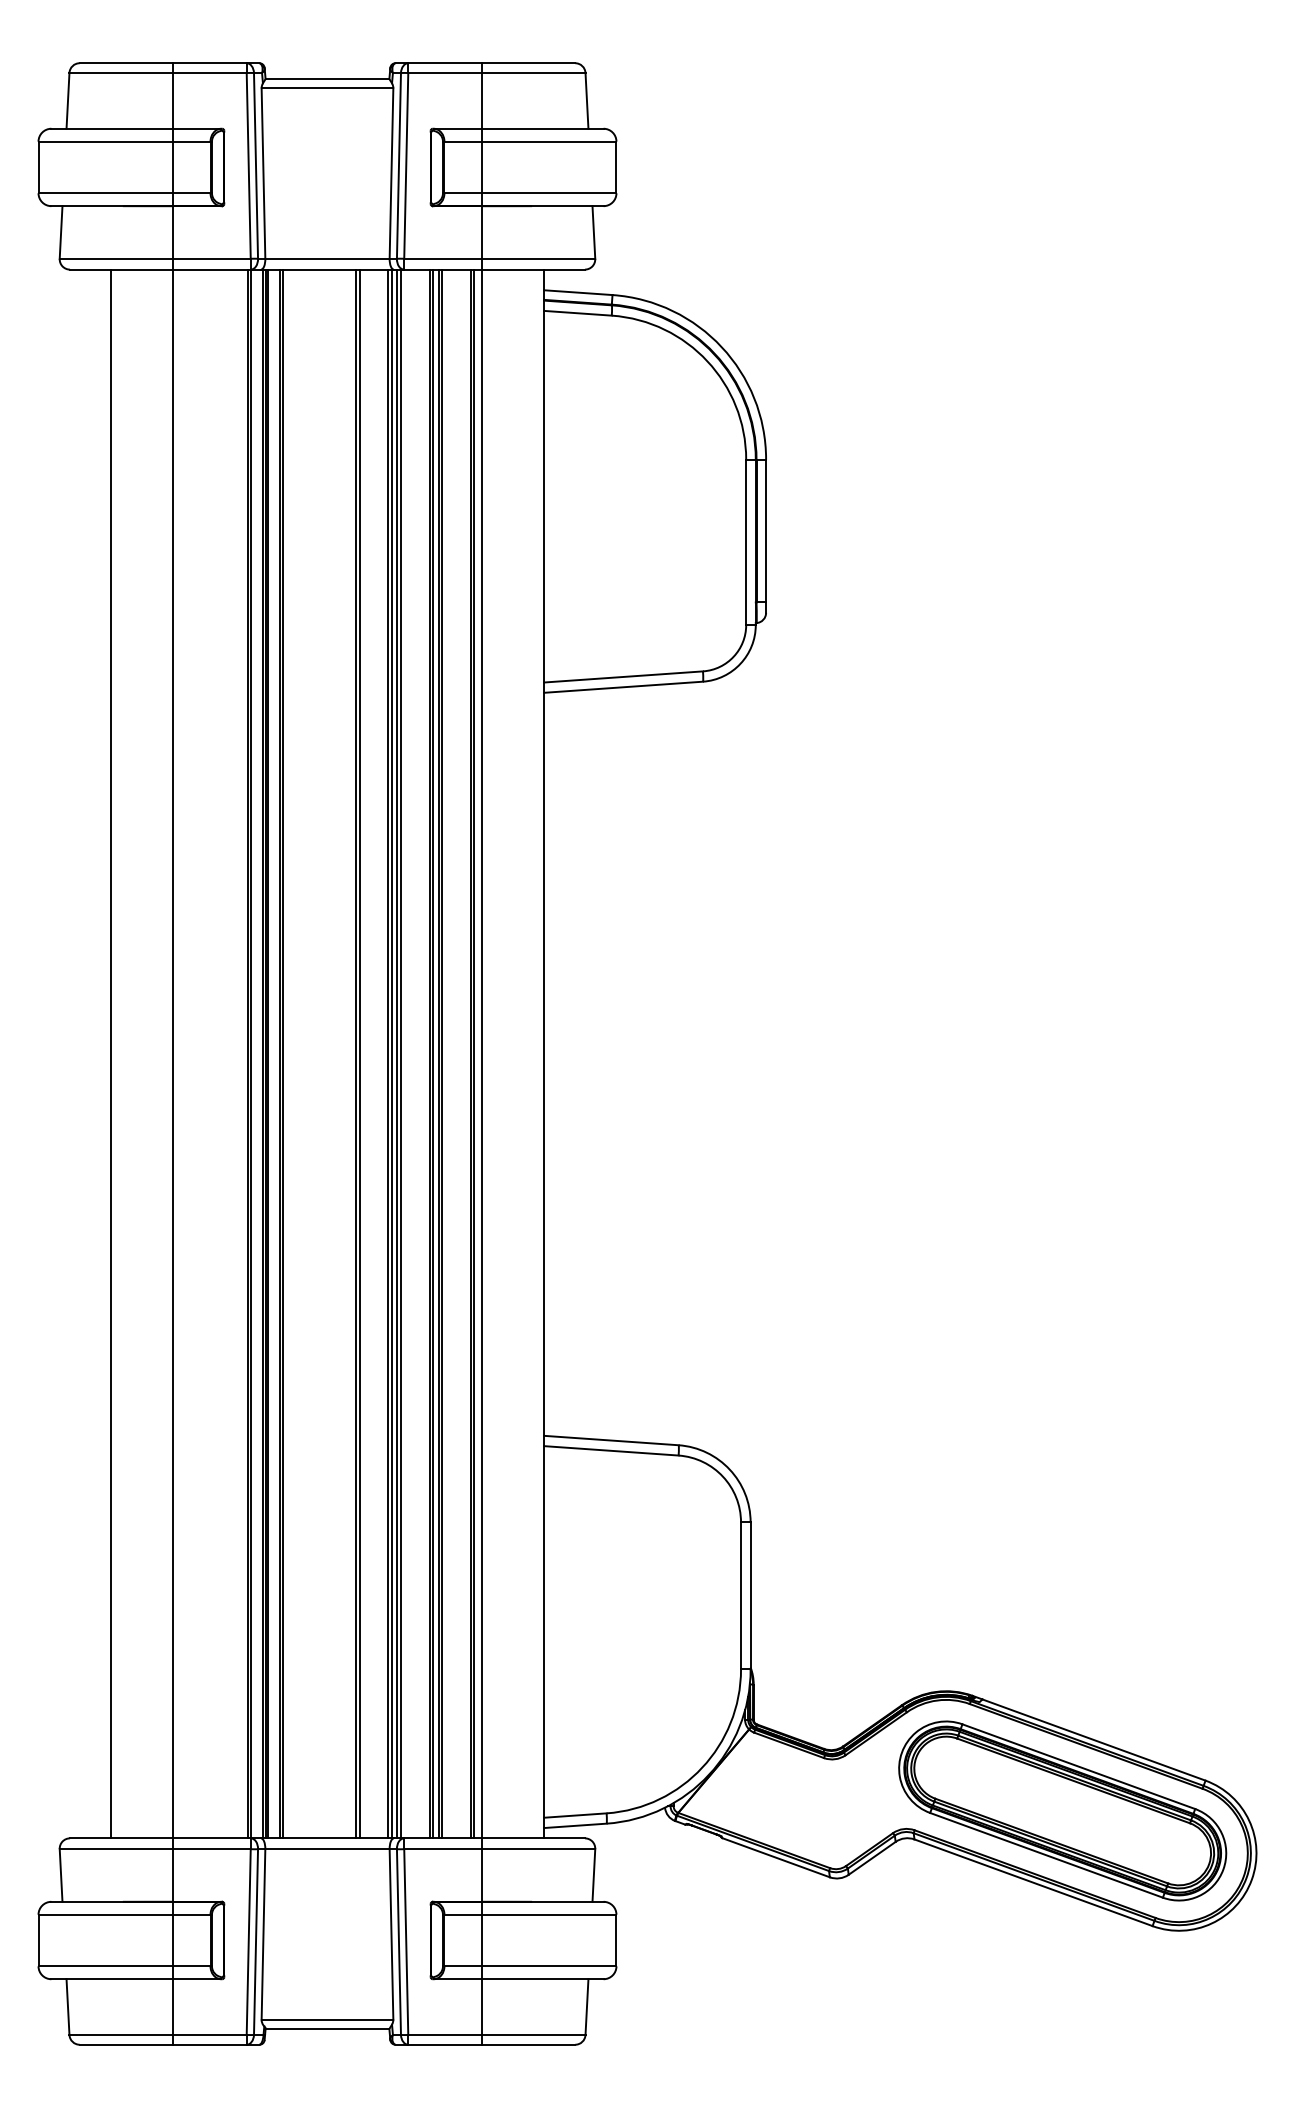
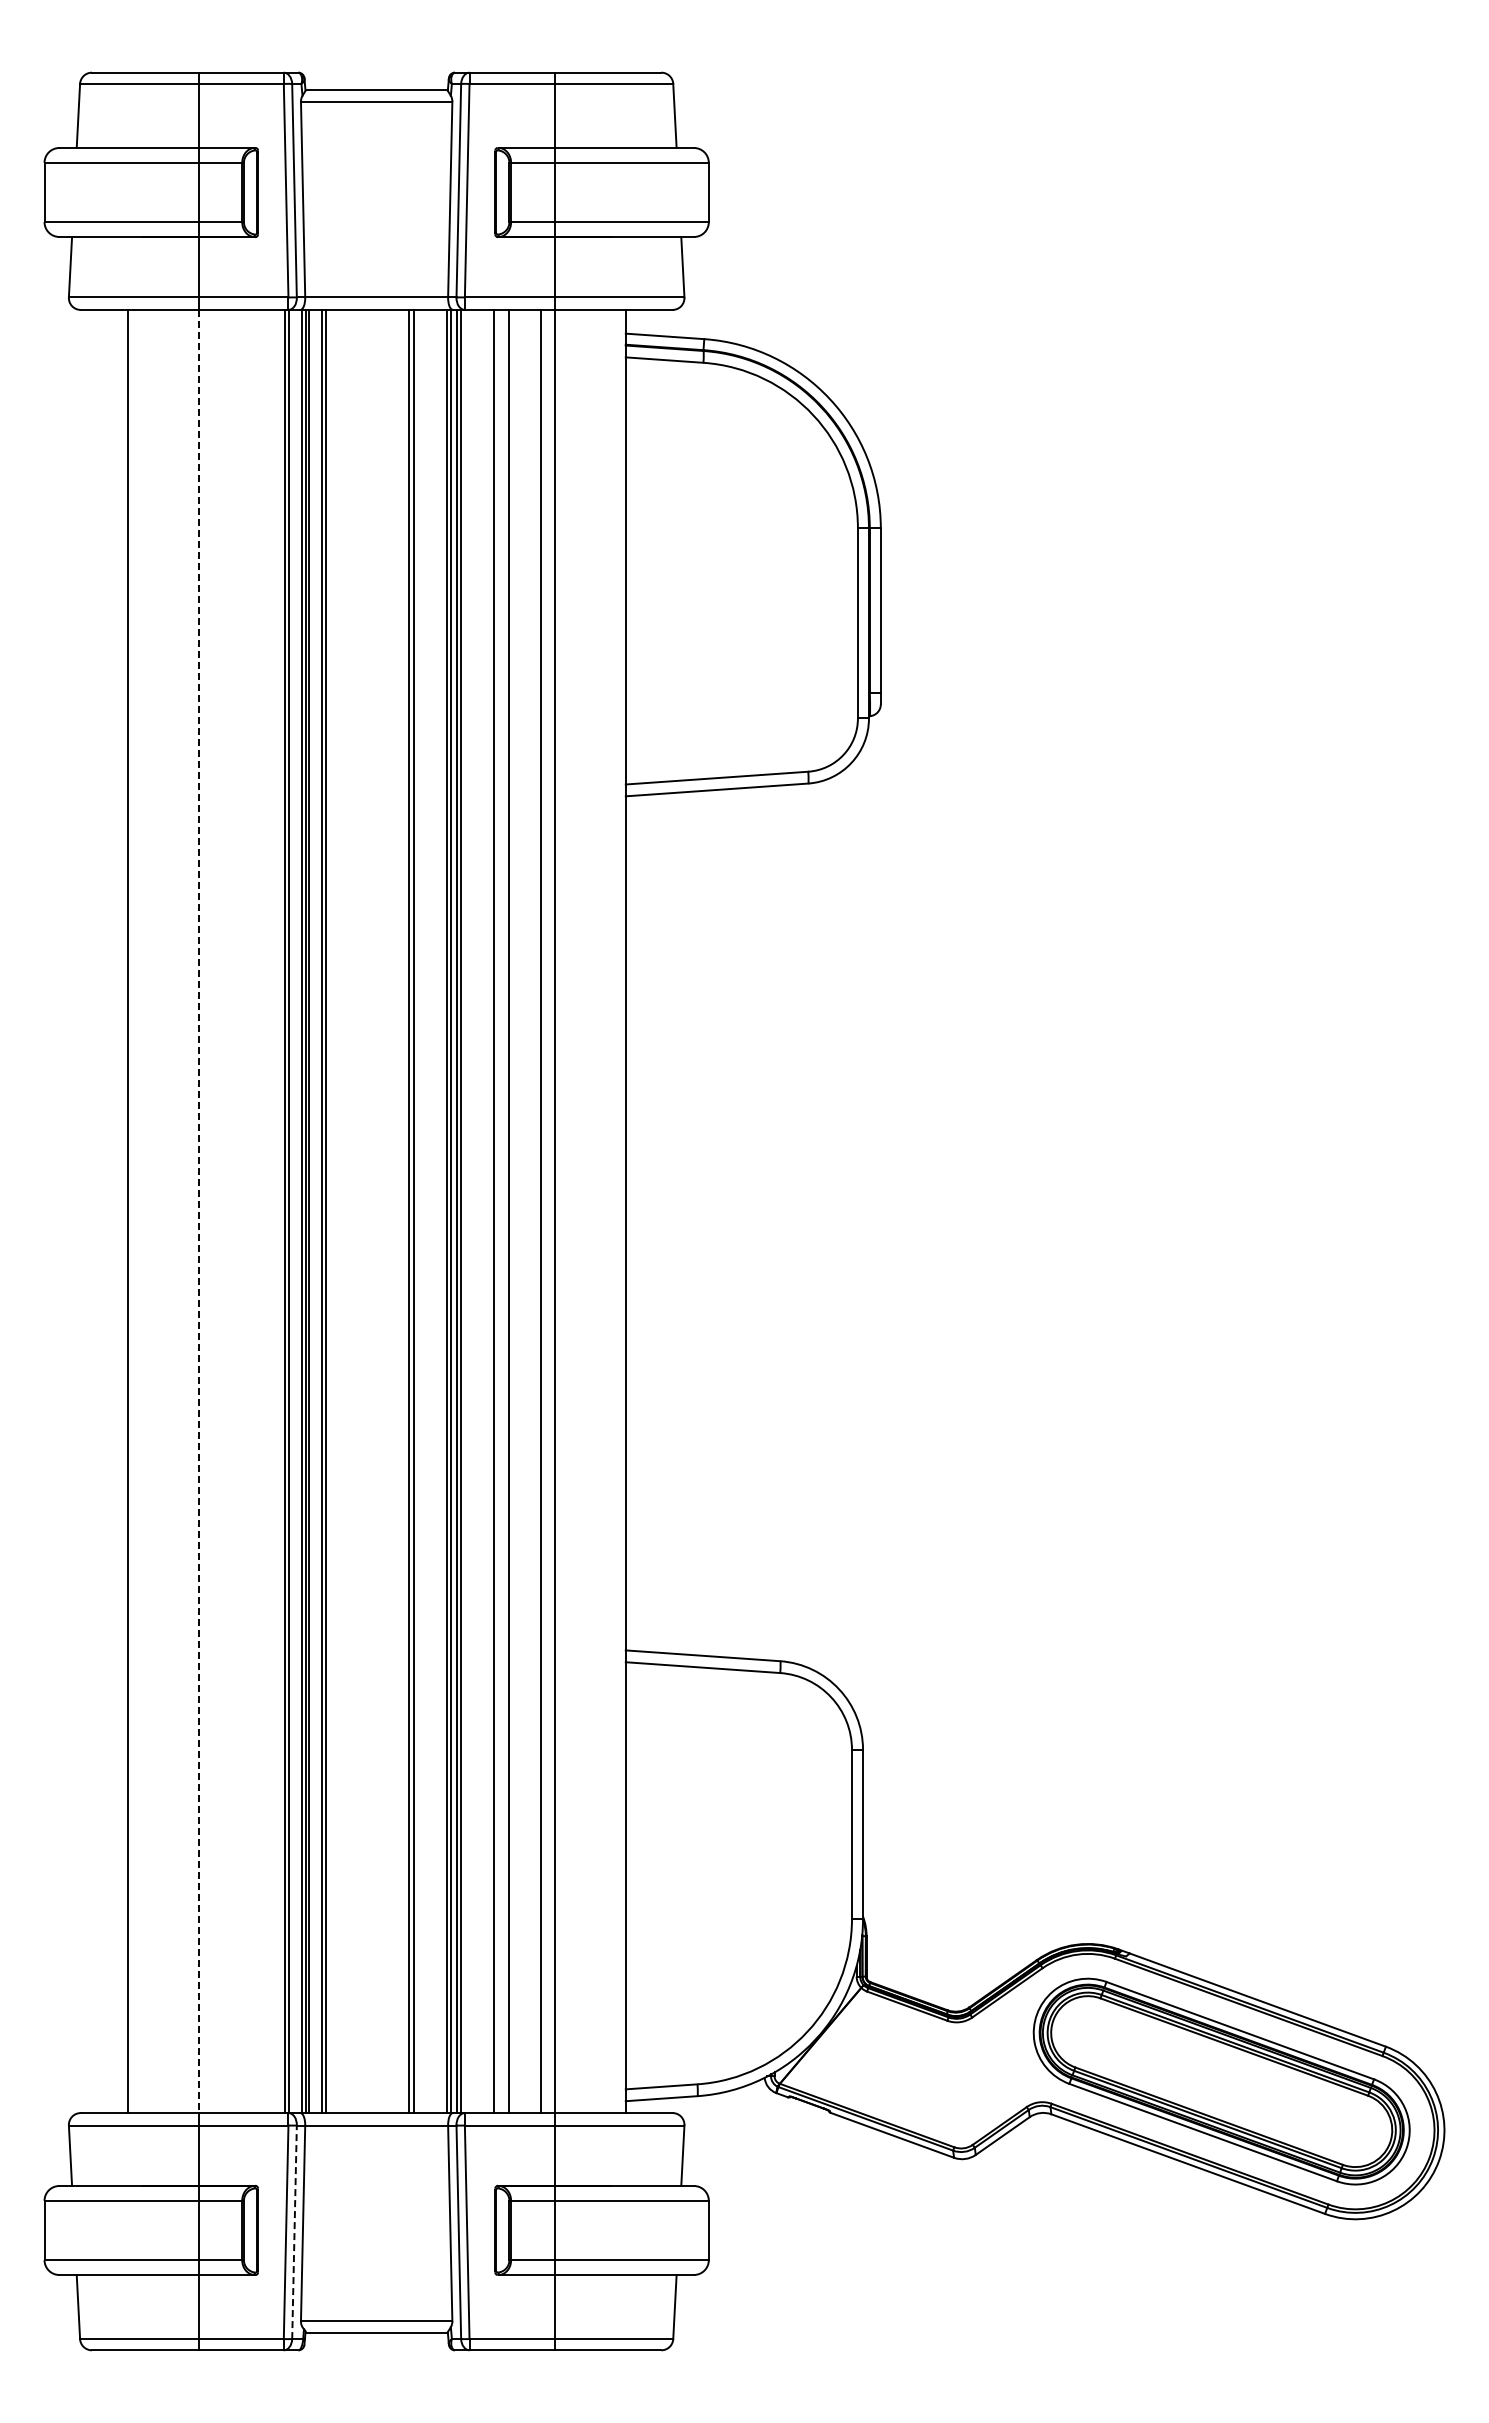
line: (172, 1054) -> (198, 1211), solid -> dashed
line: (433, 1054) -> (498, 1211), removed
line: (438, 1054) -> (504, 1211), removed
line: (474, 1054) -> (545, 1211), removed
line: (255, 1942) -> (294, 2232), solid -> dashed

